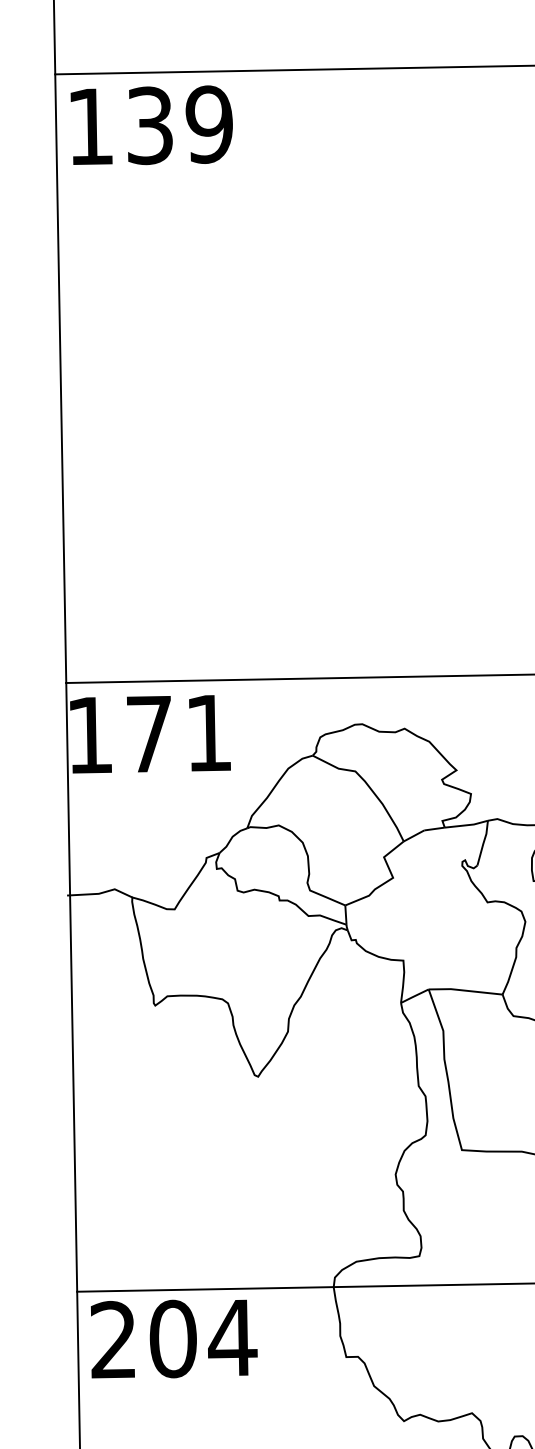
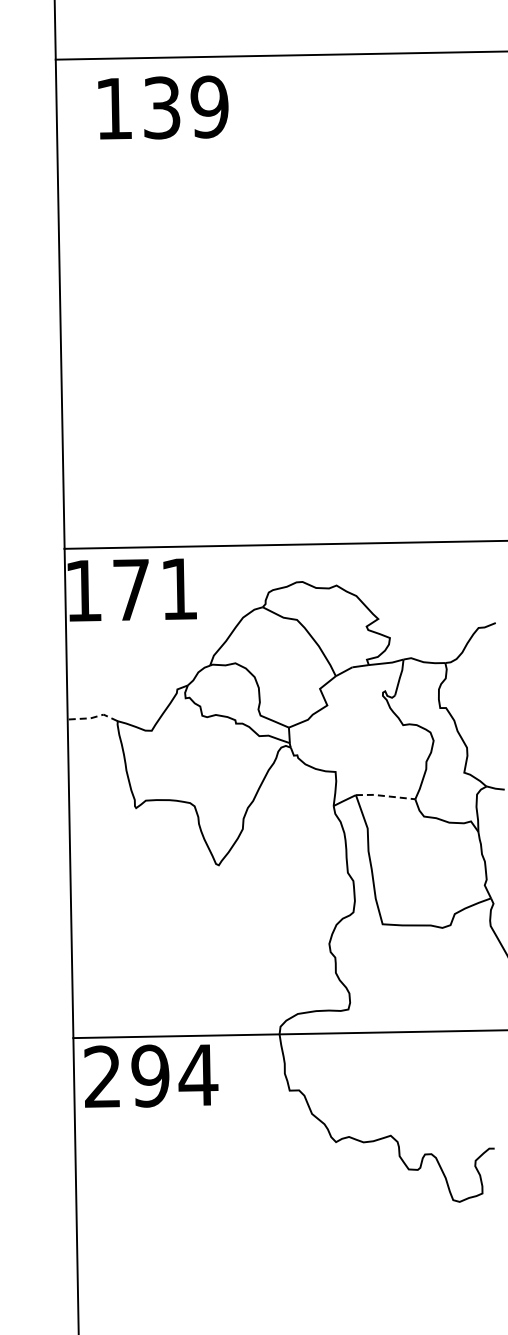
text: (151, 125) -> (163, 107), moved
line: (100, 892) -> (92, 717), solid -> dashed
line: (465, 991) -> (385, 796), solid -> dashed
text: (173, 1338) -> (150, 1075), 204 -> 294

